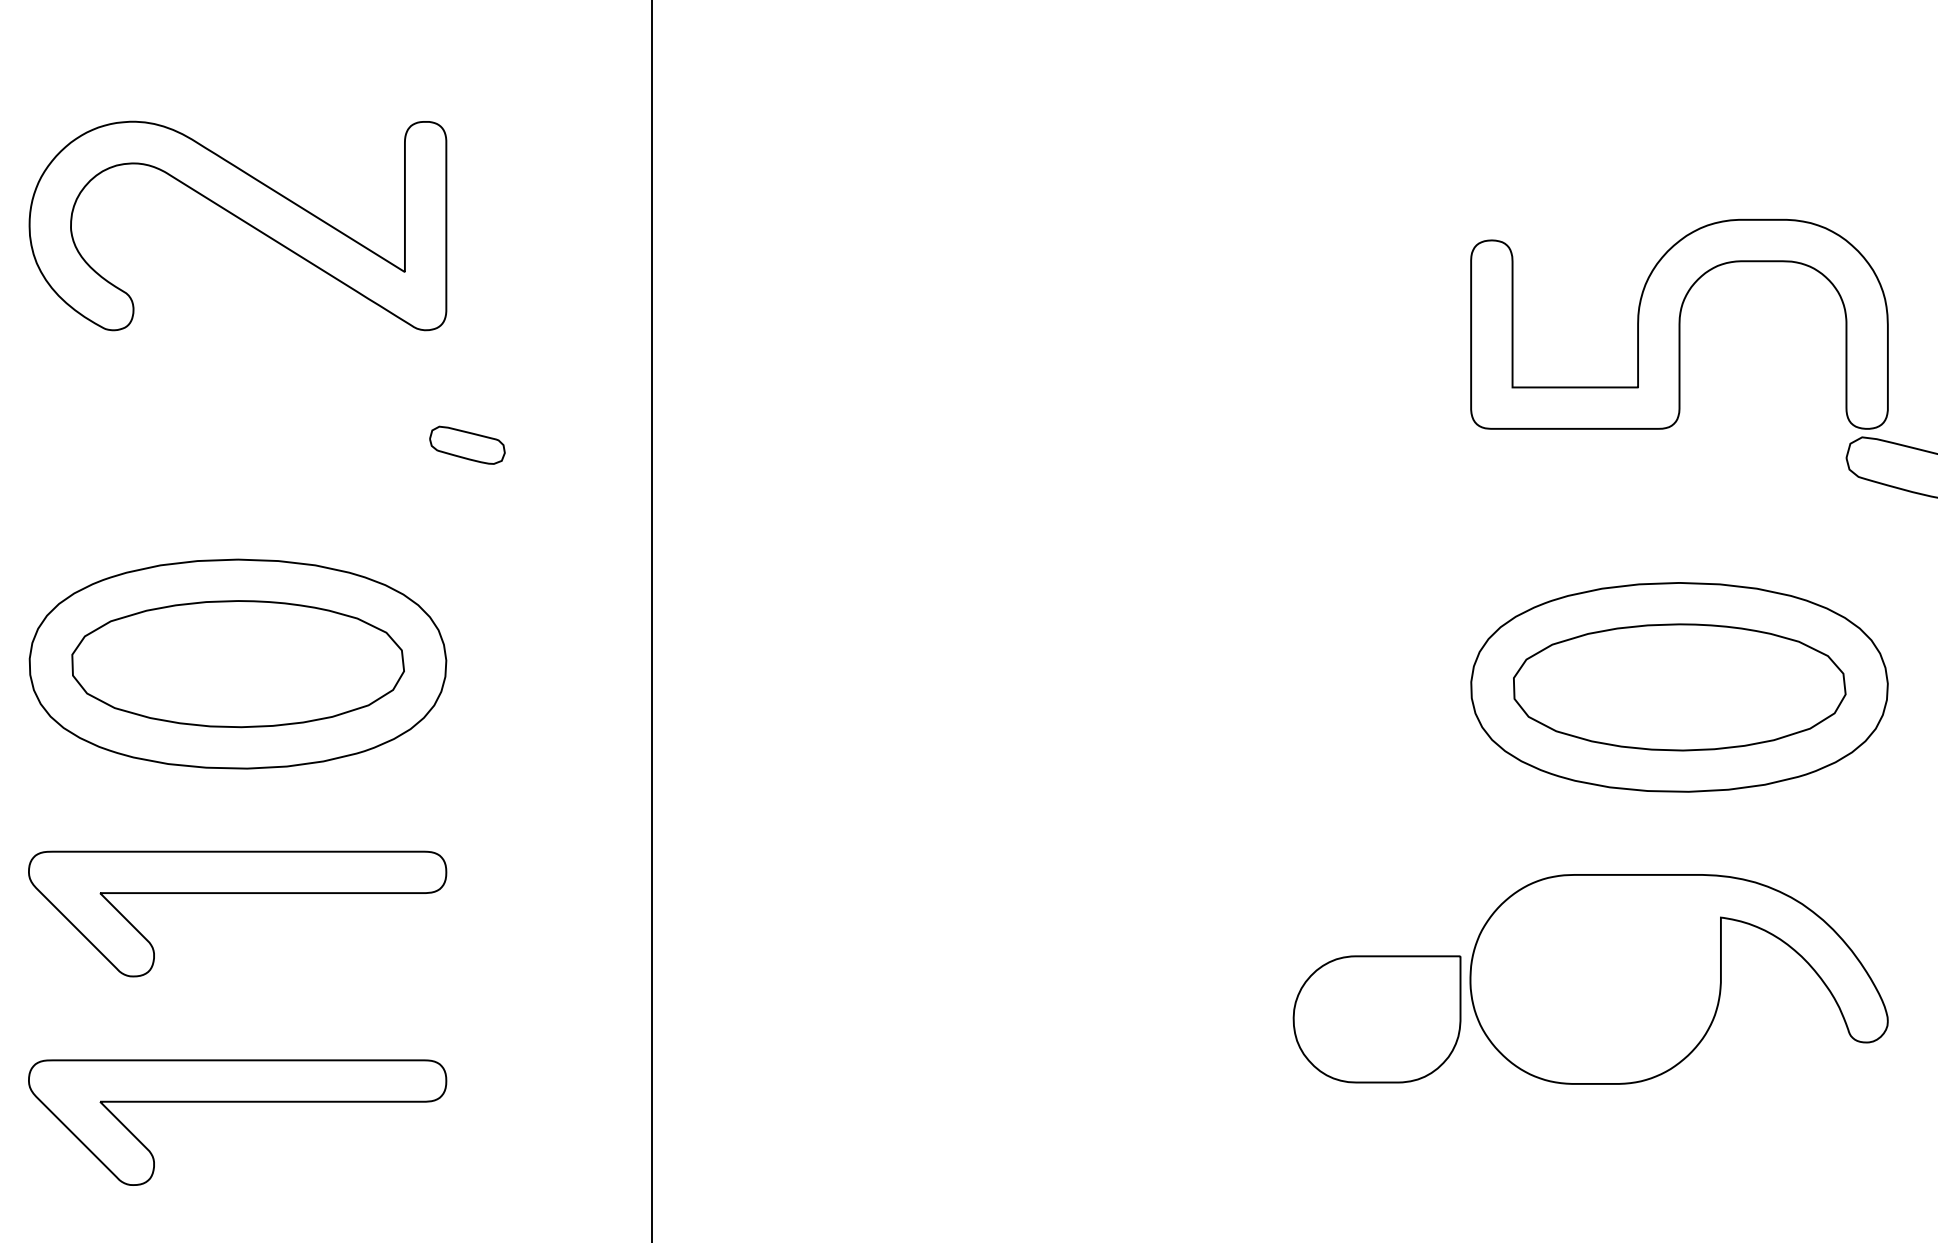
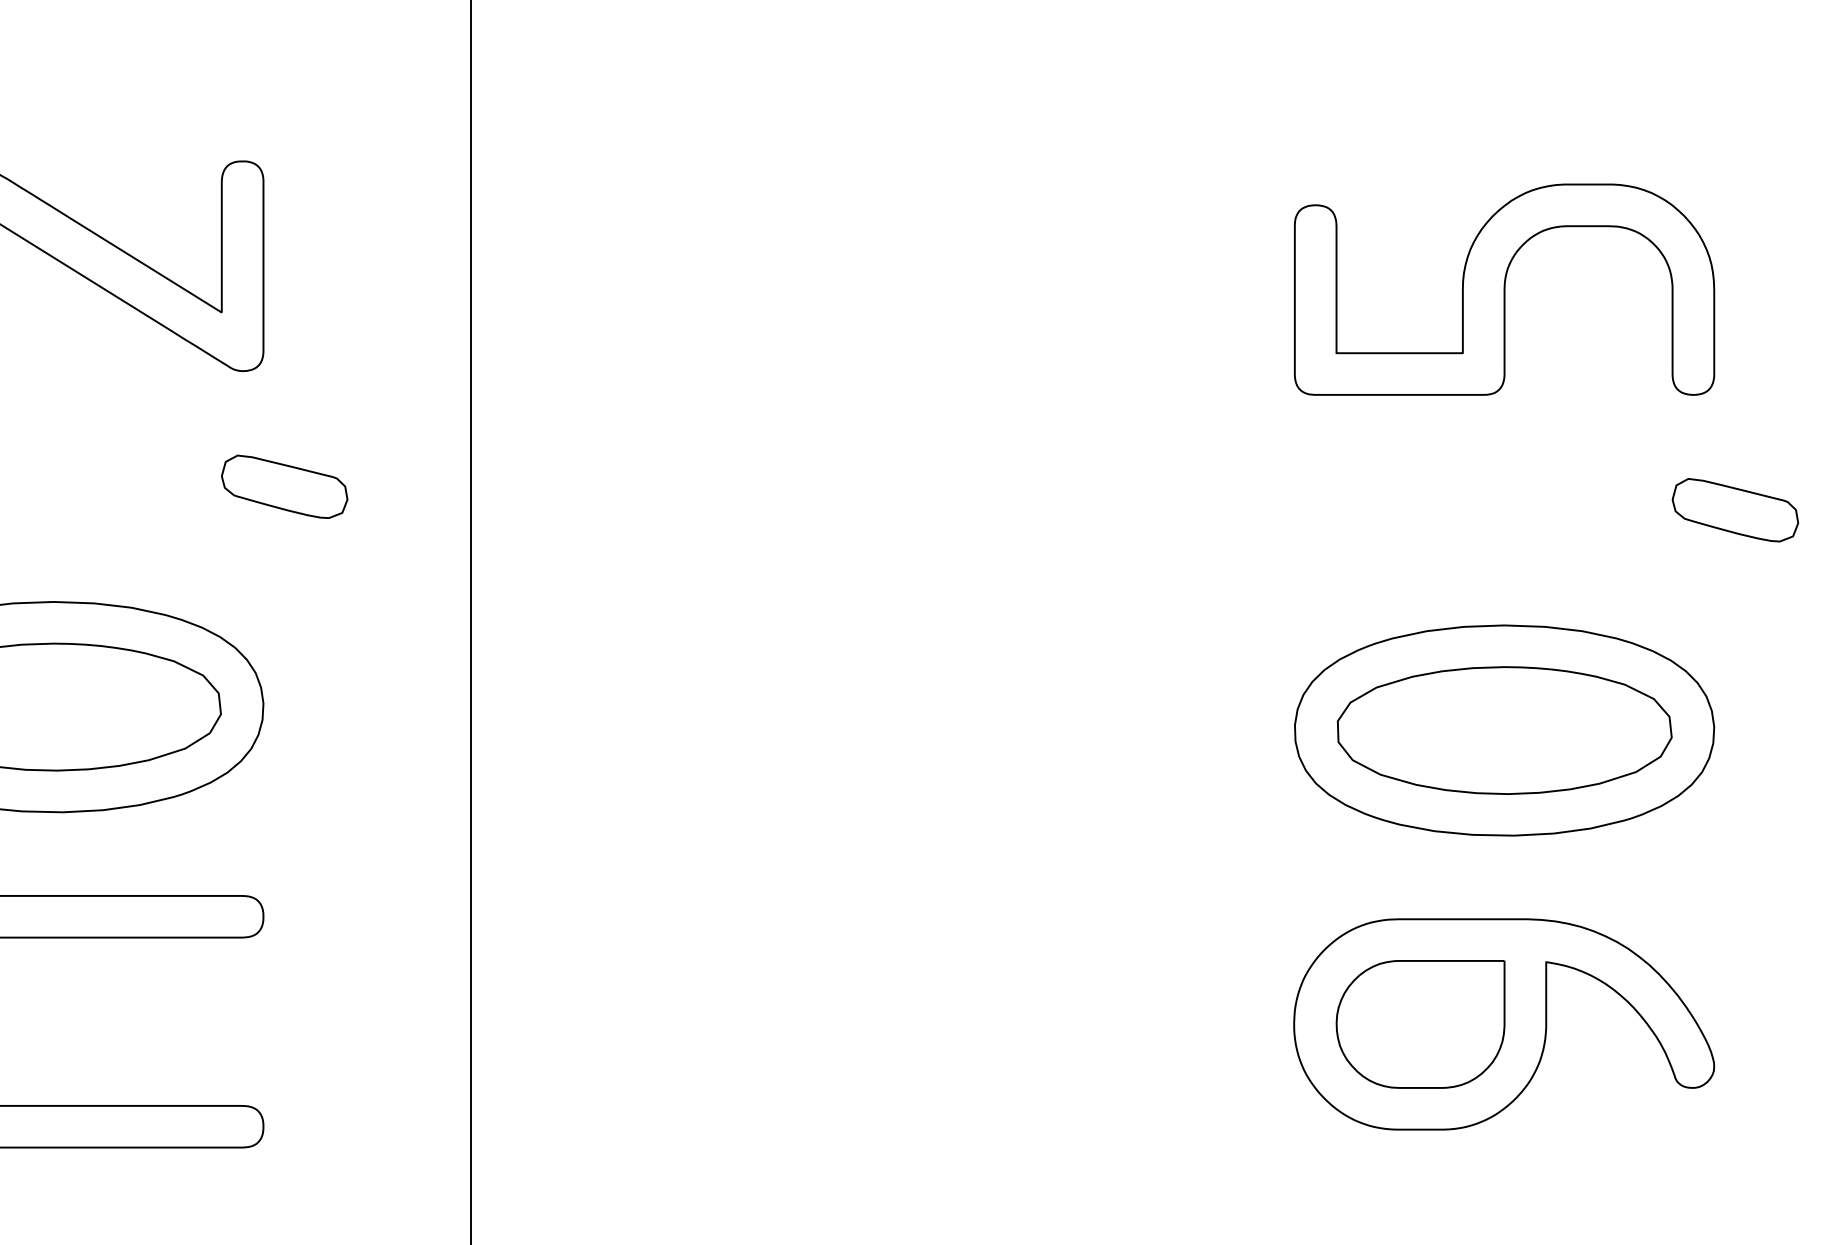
part: (1679, 323) -> (1504, 288), moved
part: (467, 445) -> (284, 487), size x1.67
part: (1376, 1019) -> (1420, 1024), moved

